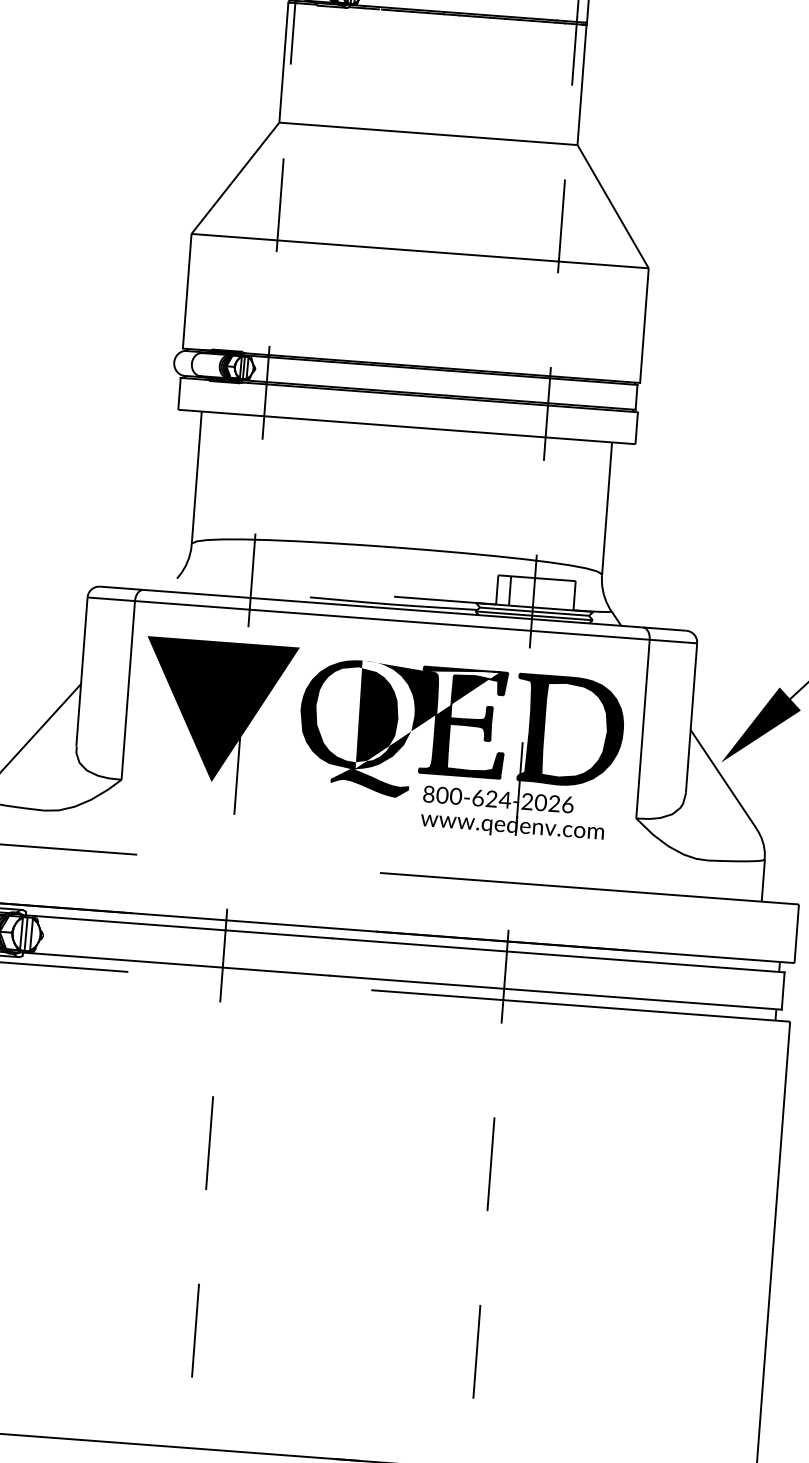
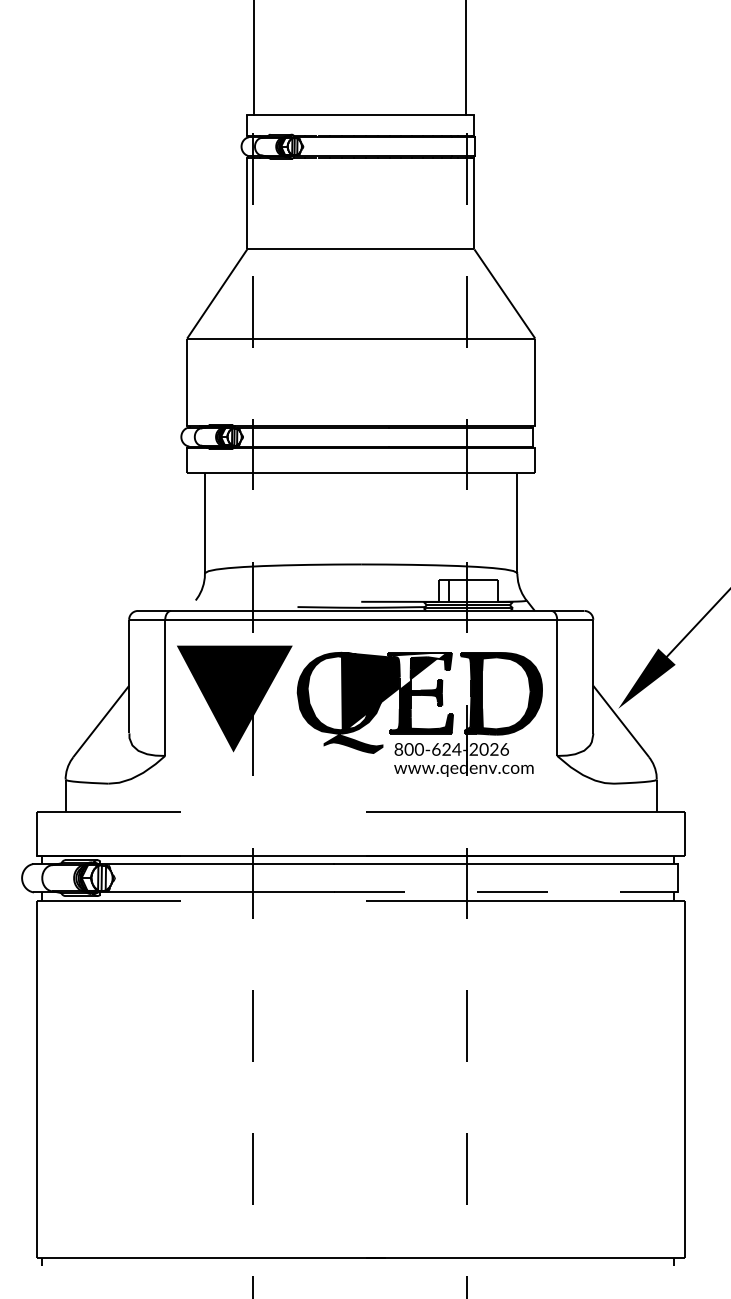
line: (556, 992) -> (506, 892), solid -> dashed

